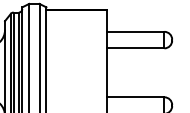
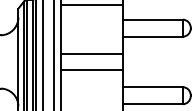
line: (76, 17) -> (92, 4), added
line: (76, 65) -> (92, 54), added
line: (76, 80) -> (92, 69), added

